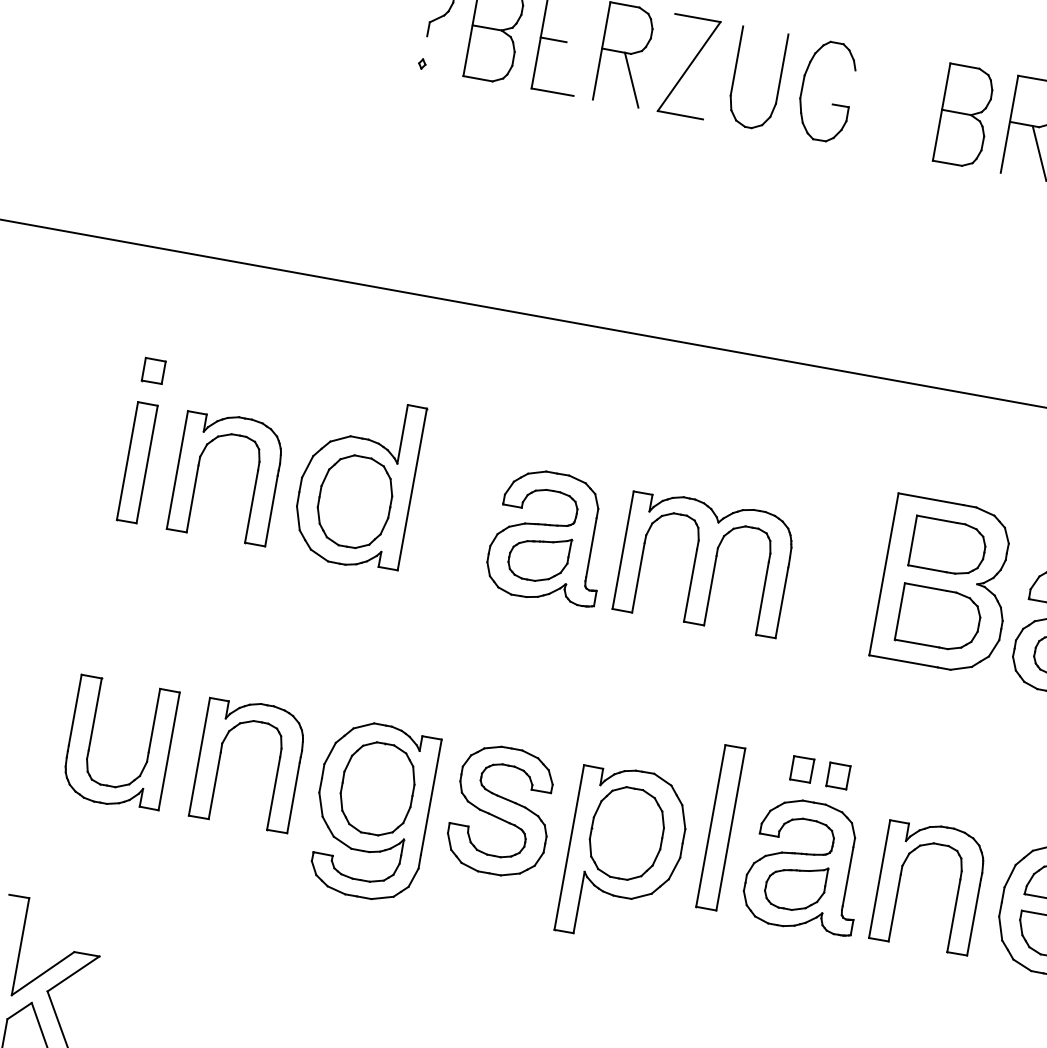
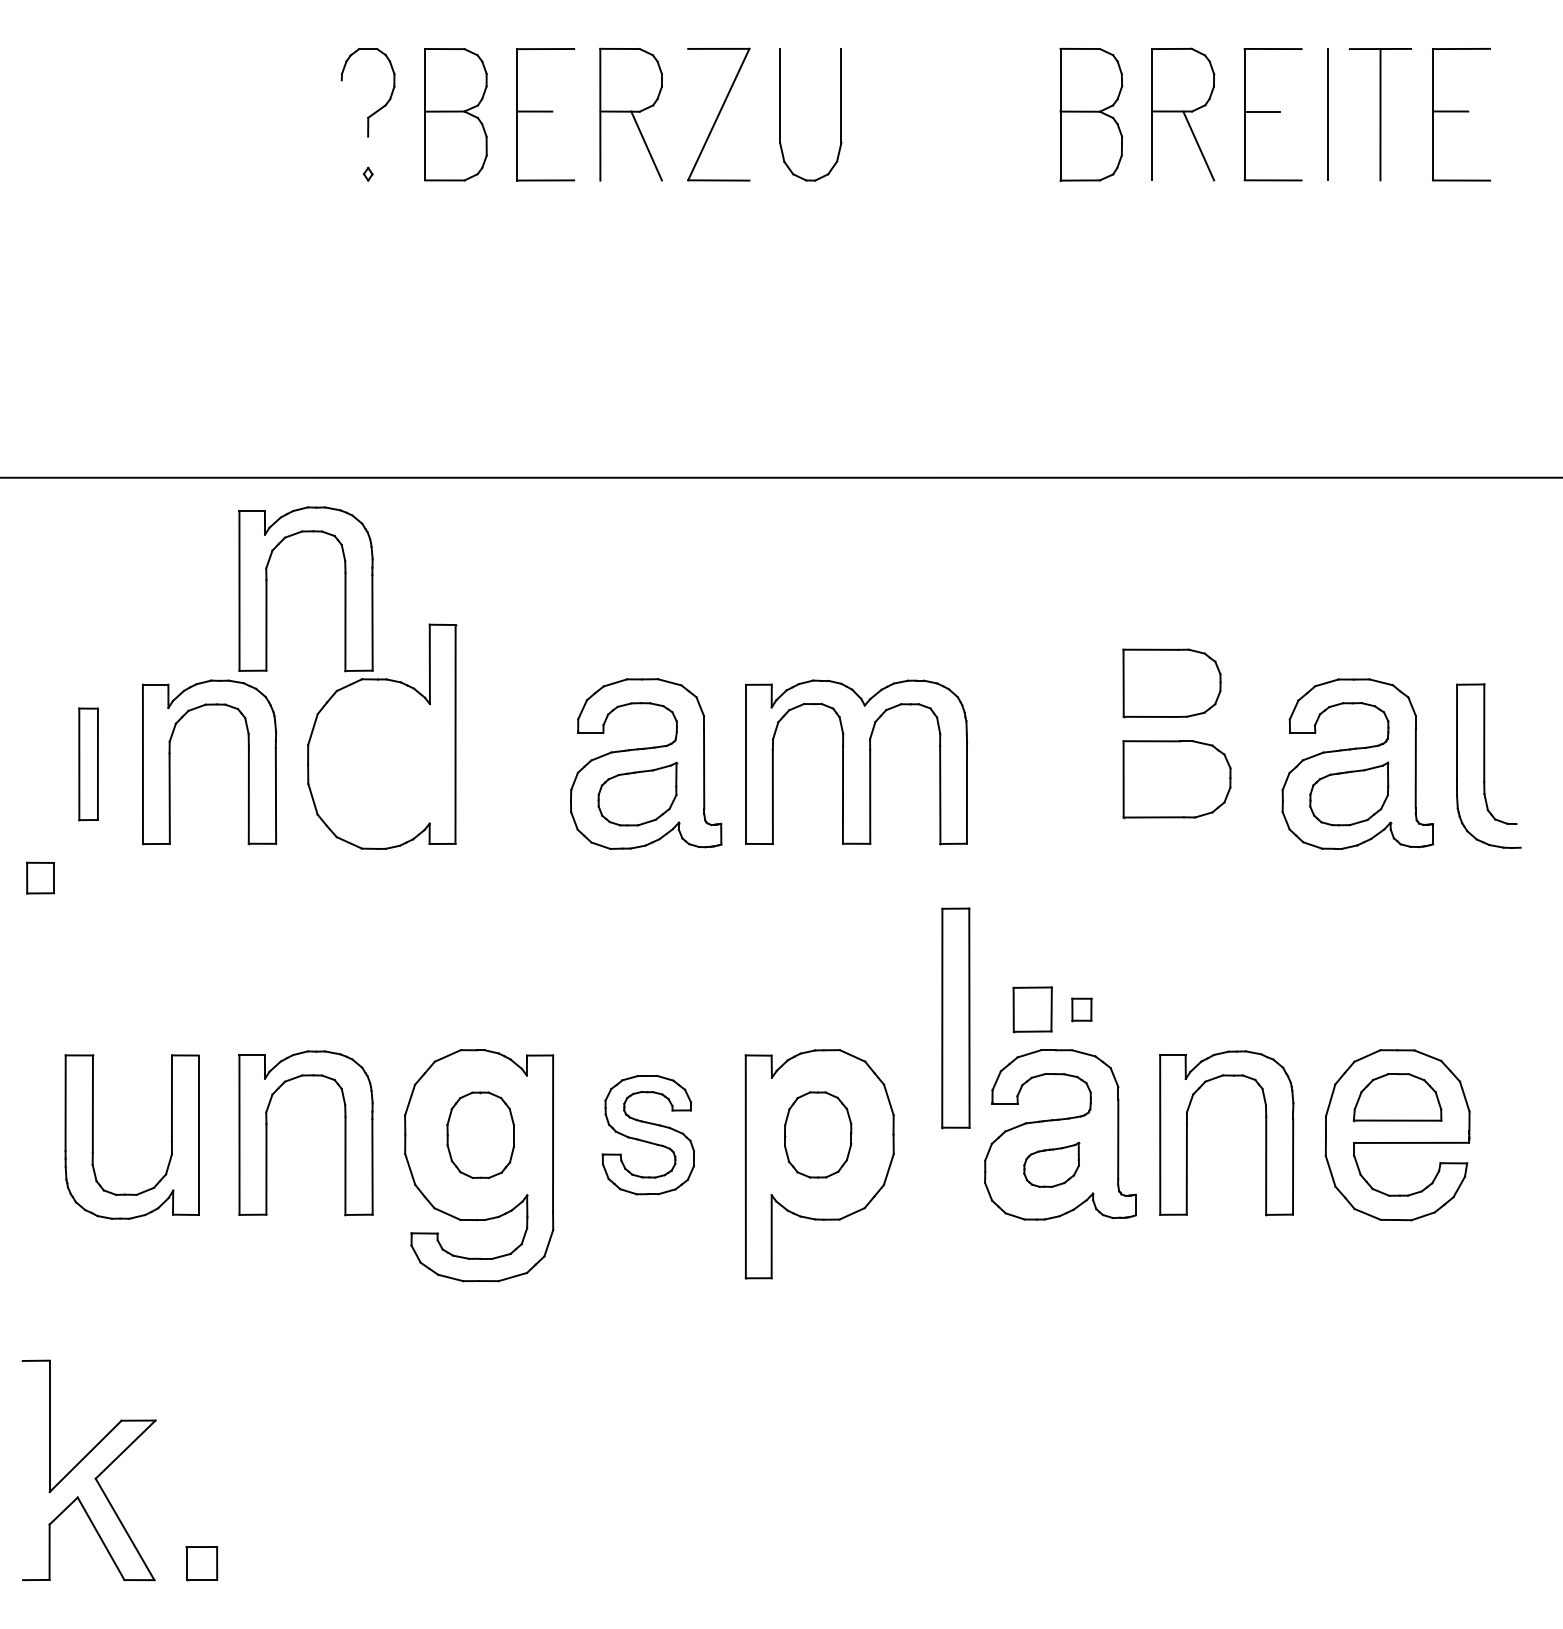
part: (832, 103) -> (915, 129), removed
part: (292, 357) -> (267, 589), added
part: (153, 370) -> (40, 877), moved
part: (137, 462) -> (88, 764), size x0.7
part: (355, 501) -> (383, 763), removed
part: (945, 585) -> (1177, 734), removed
part: (801, 769) -> (1032, 1009), size x1.4
part: (838, 775) -> (1081, 1009), size x0.7
part: (377, 789) -> (480, 1135), size x0.7
part: (501, 810) -> (648, 1134), size x0.7
part: (720, 827) -> (955, 1018), moved
part: (626, 833) -> (817, 1134), size x0.7
part: (795, 886) -> (1051, 1164), size x0.7

